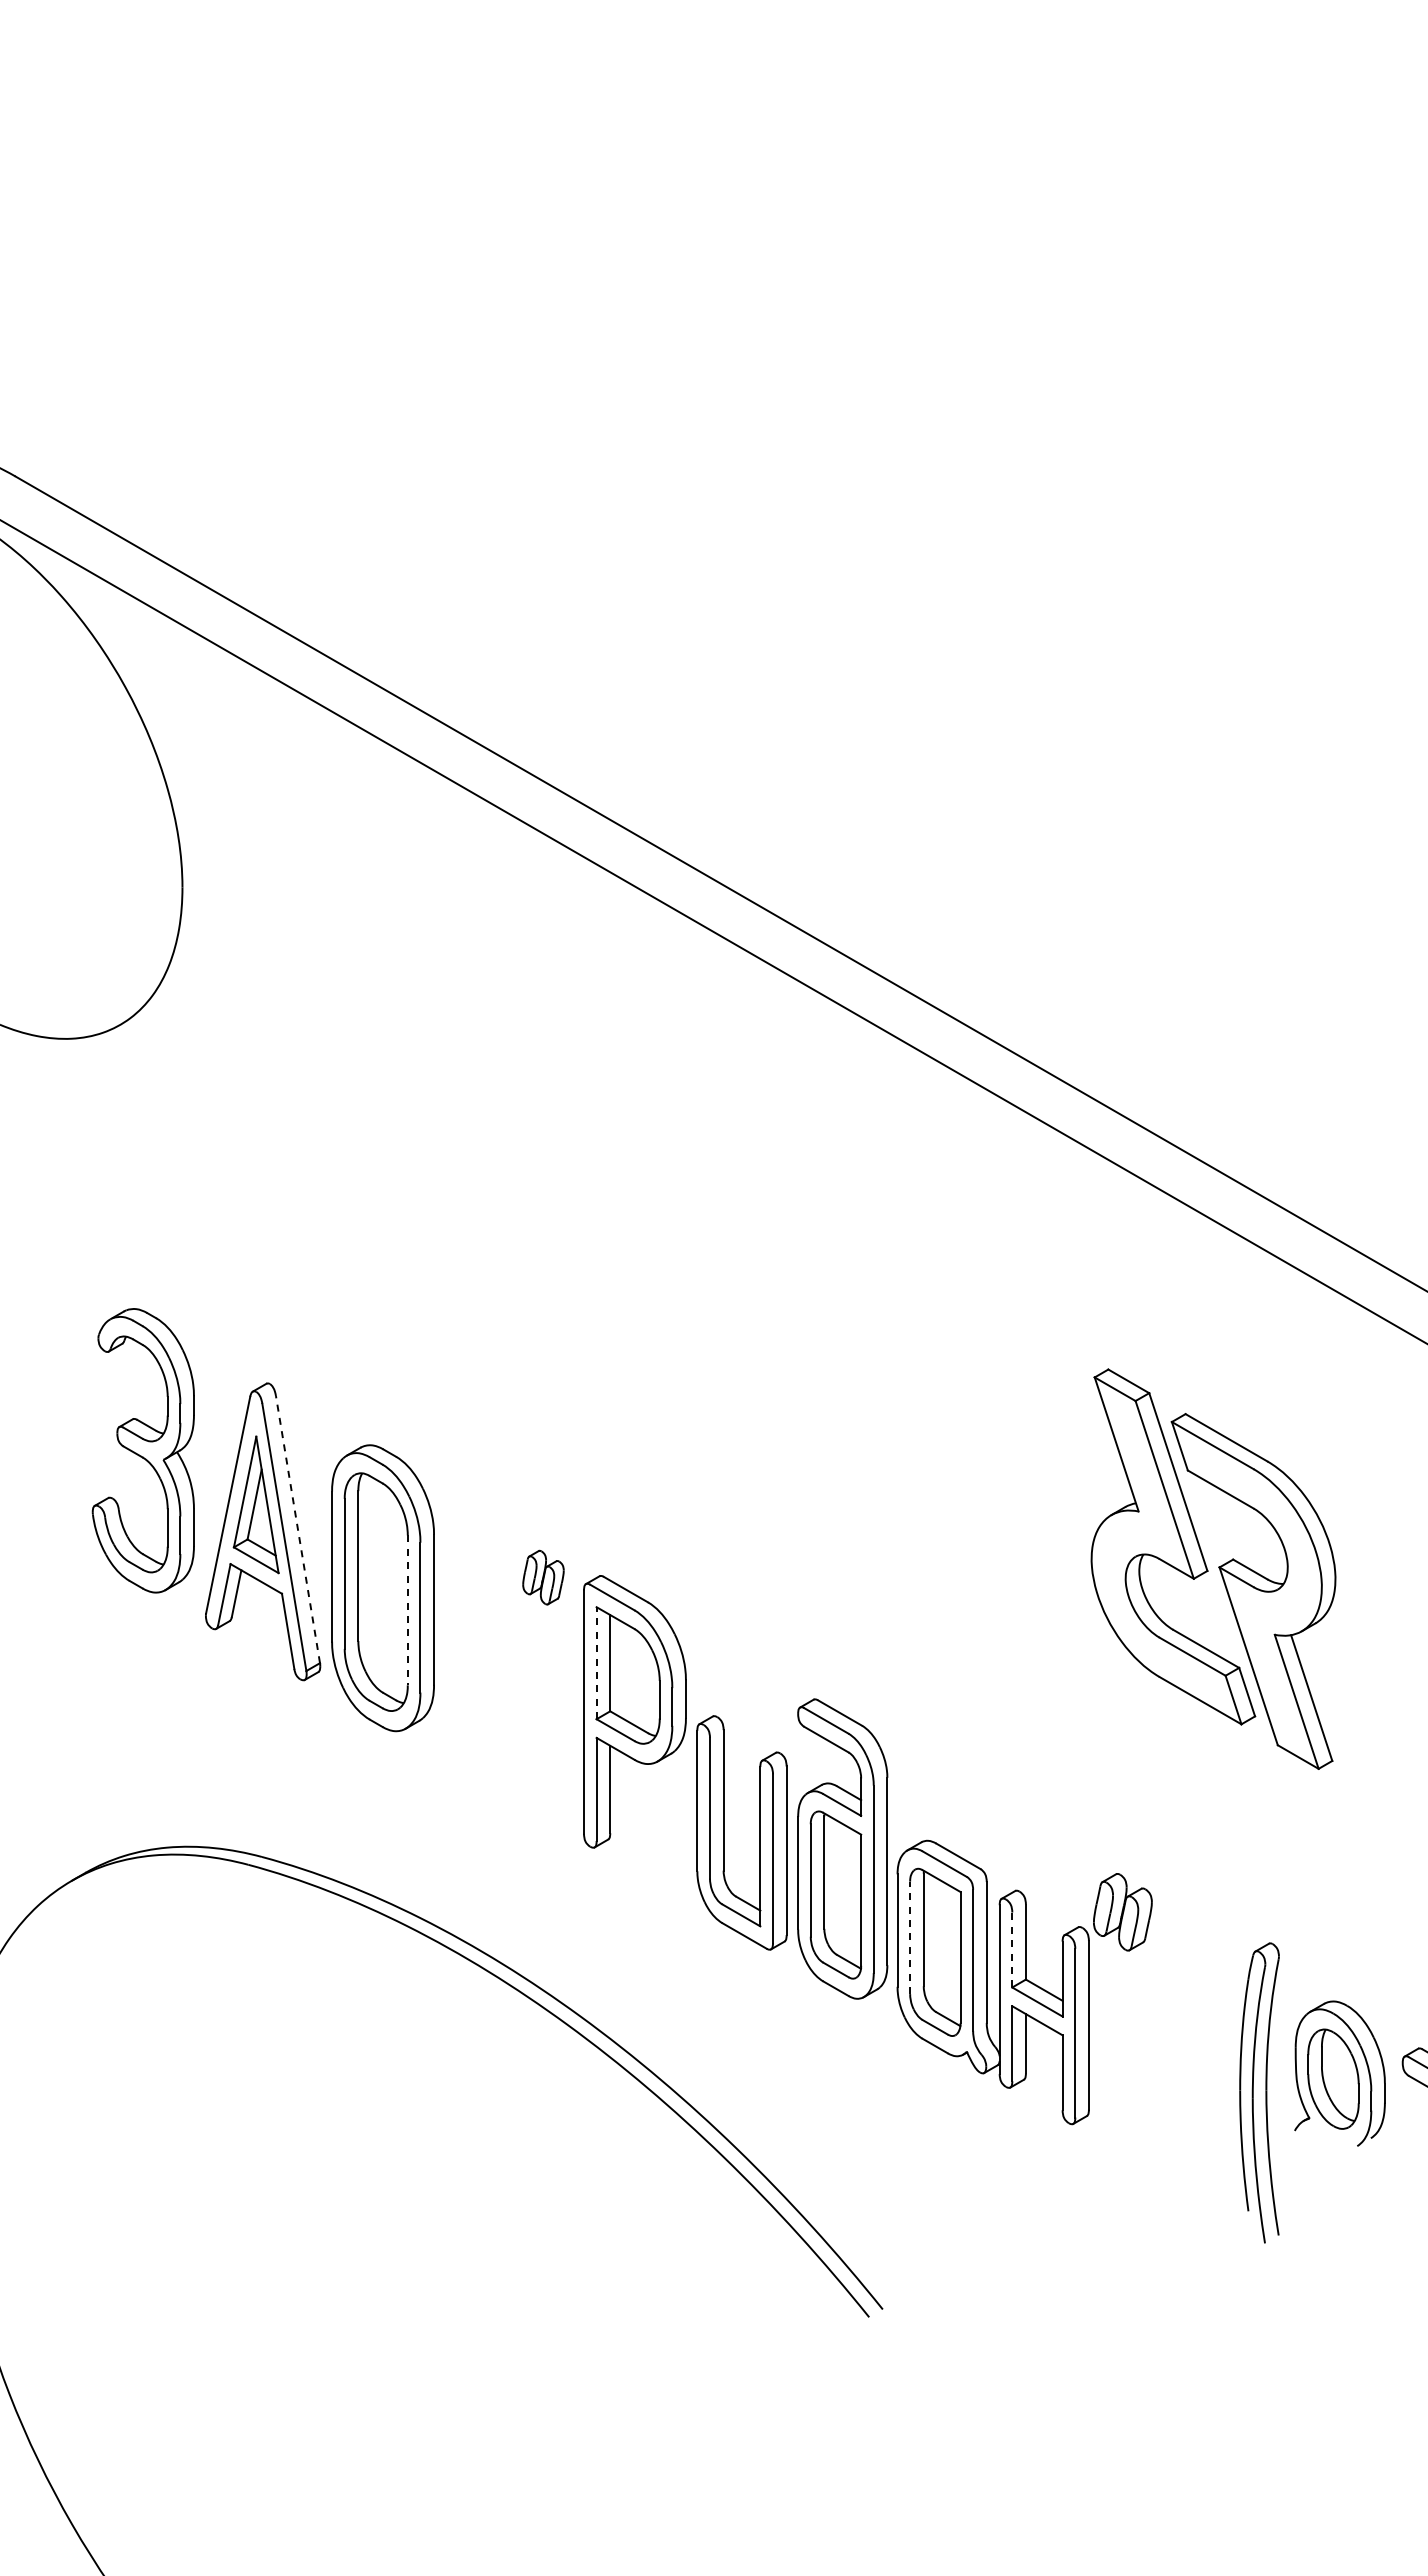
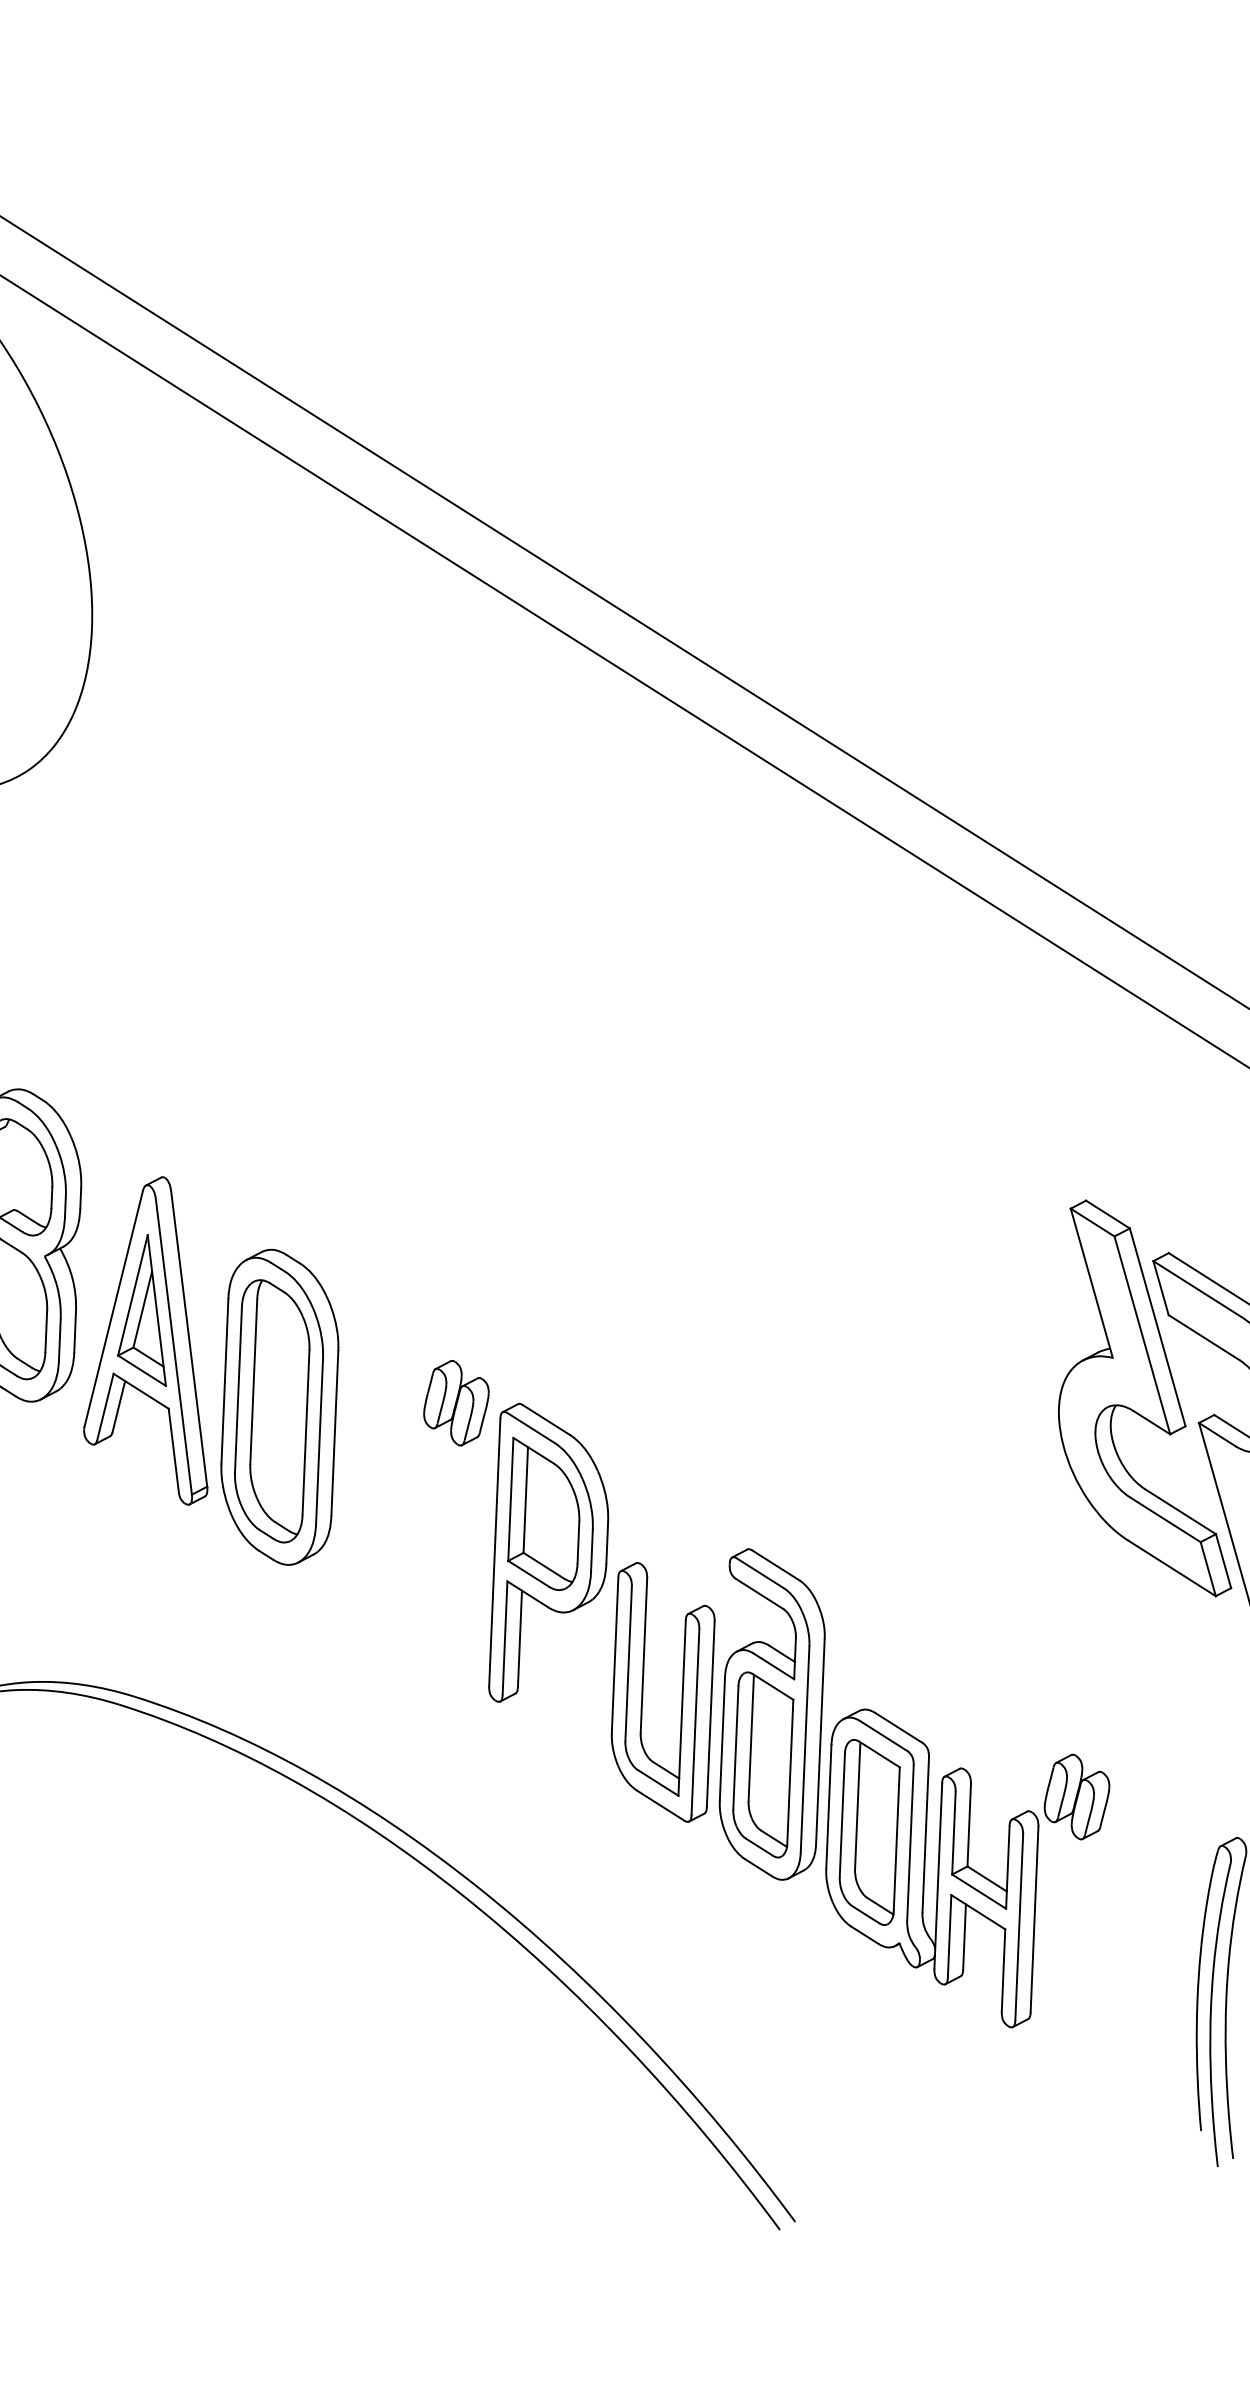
line: (297, 1529) -> (188, 1338), dashed -> solid
part: (543, 1577) -> (456, 1402), size x1.43
line: (407, 1610) -> (305, 1432), dashed -> solid
line: (596, 1662) -> (510, 1498), dashed -> solid
line: (910, 1937) -> (842, 1814), dashed -> solid
line: (1012, 1949) -> (954, 1832), dashed -> solid

